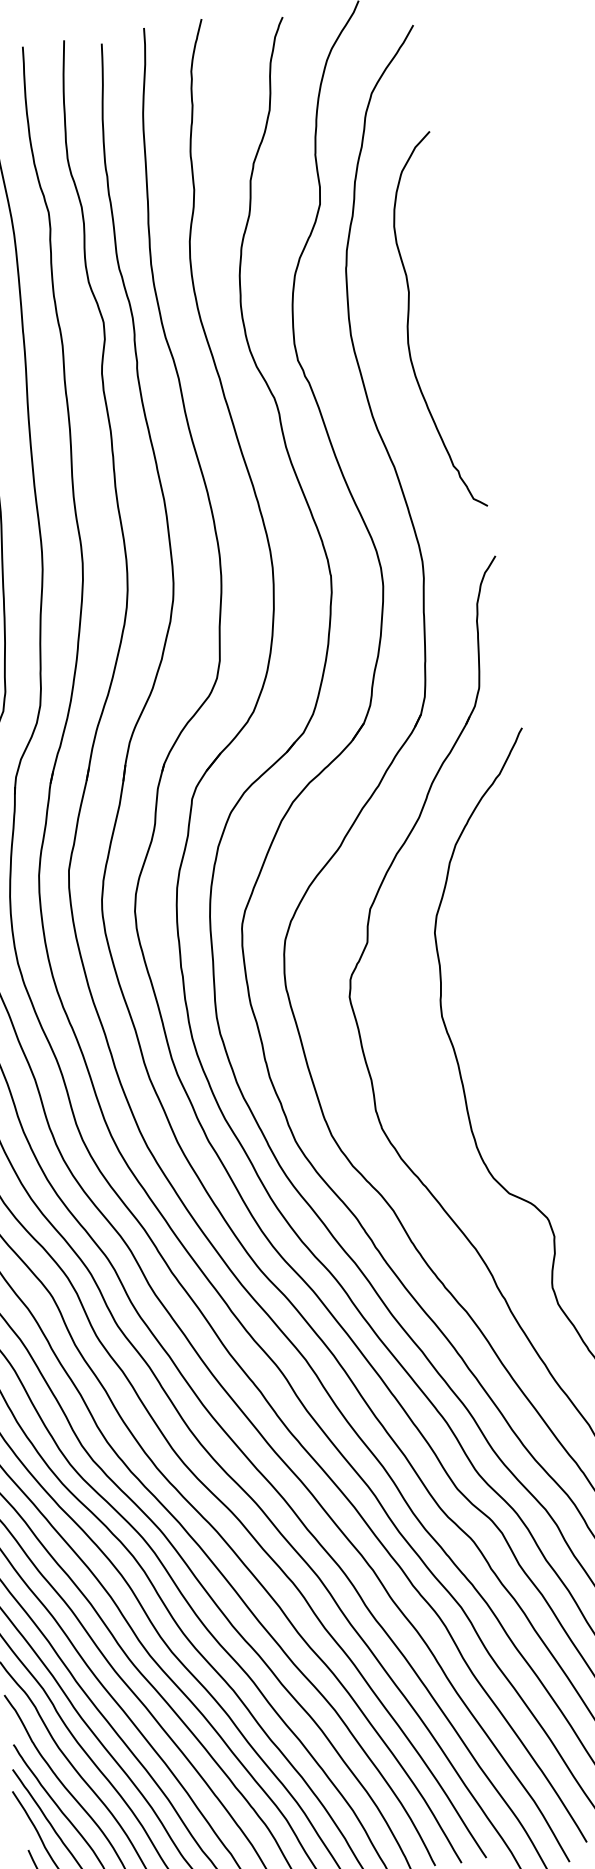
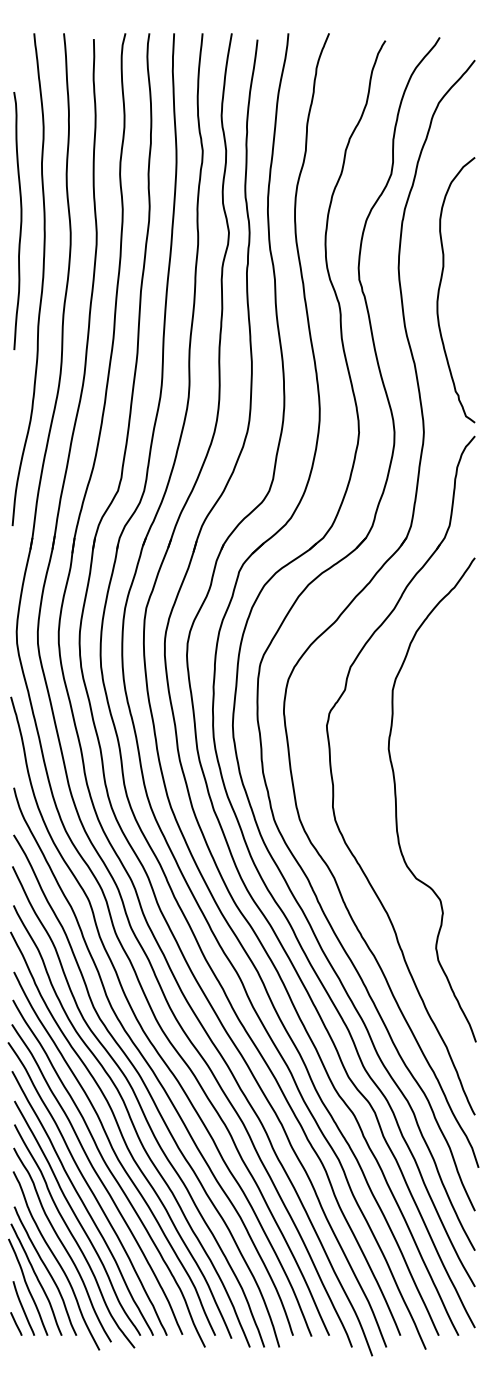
curve: (409, 323) -> (440, 288), moved

